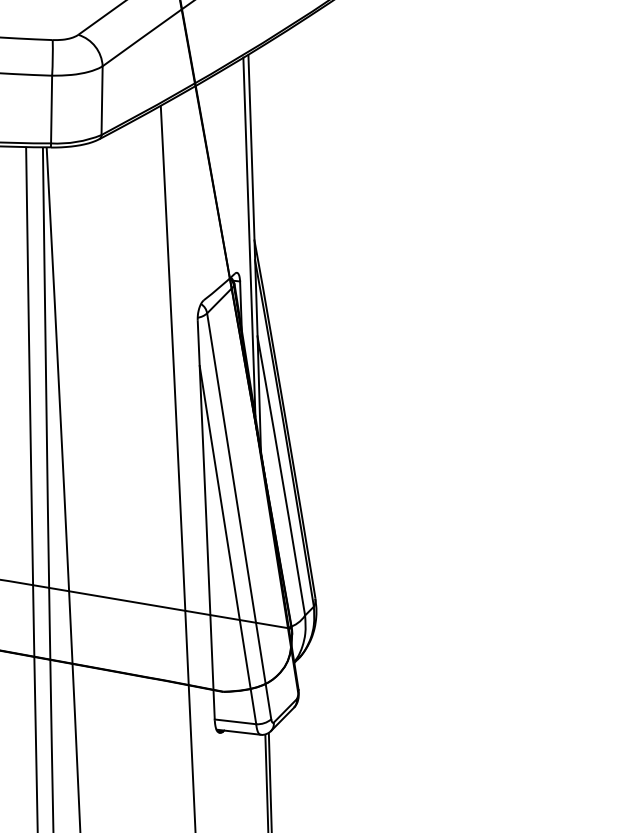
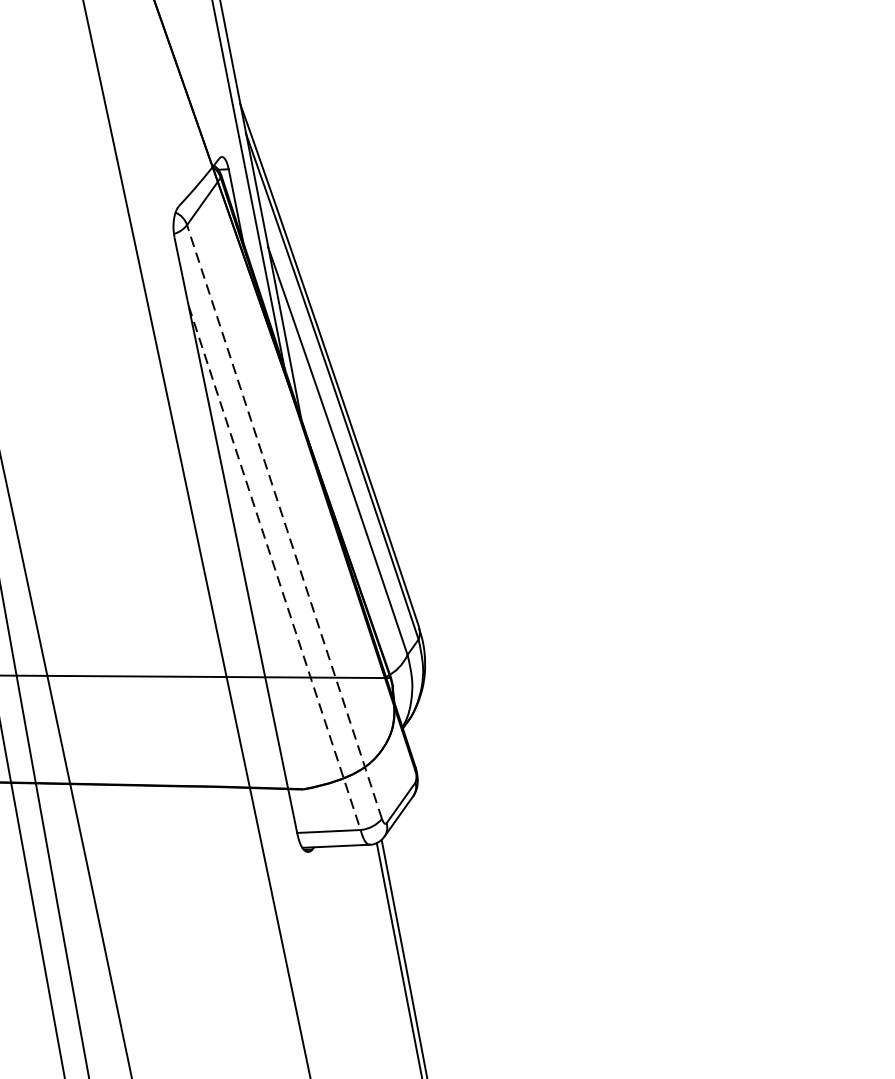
line: (239, 516) -> (285, 522), solid -> dashed
line: (228, 545) -> (275, 568), solid -> dashed

